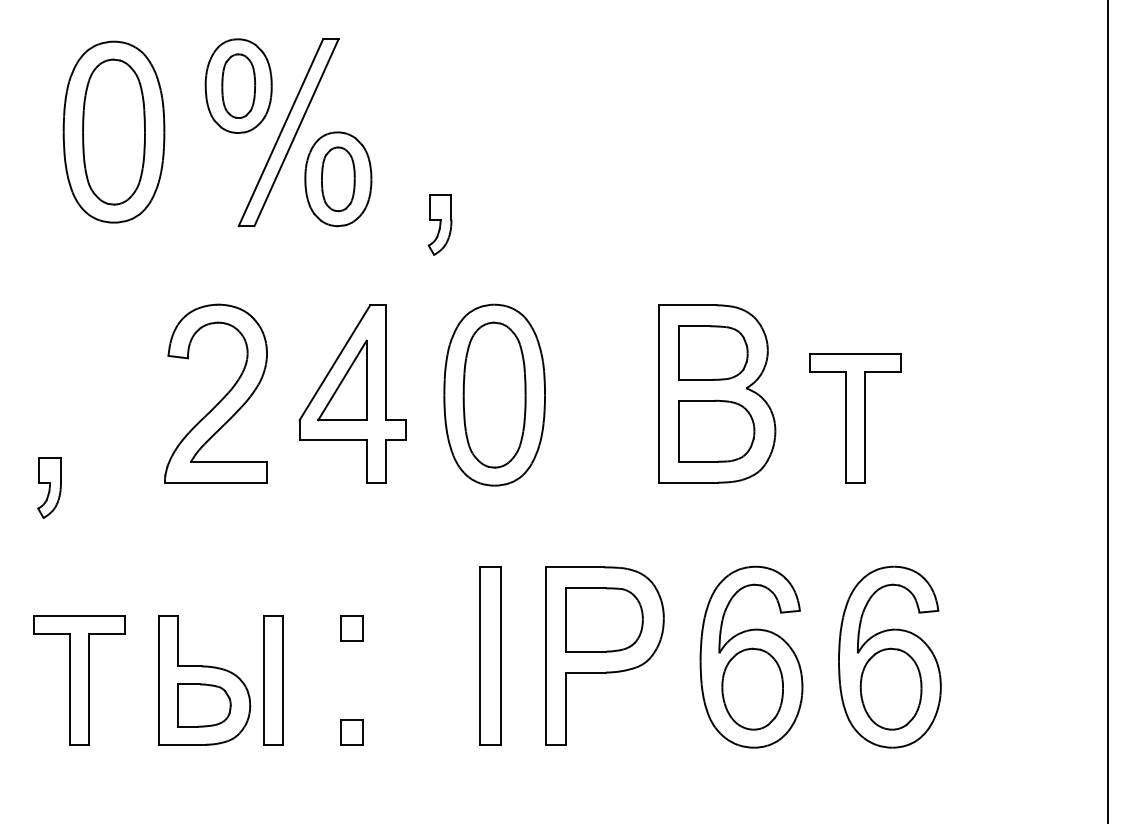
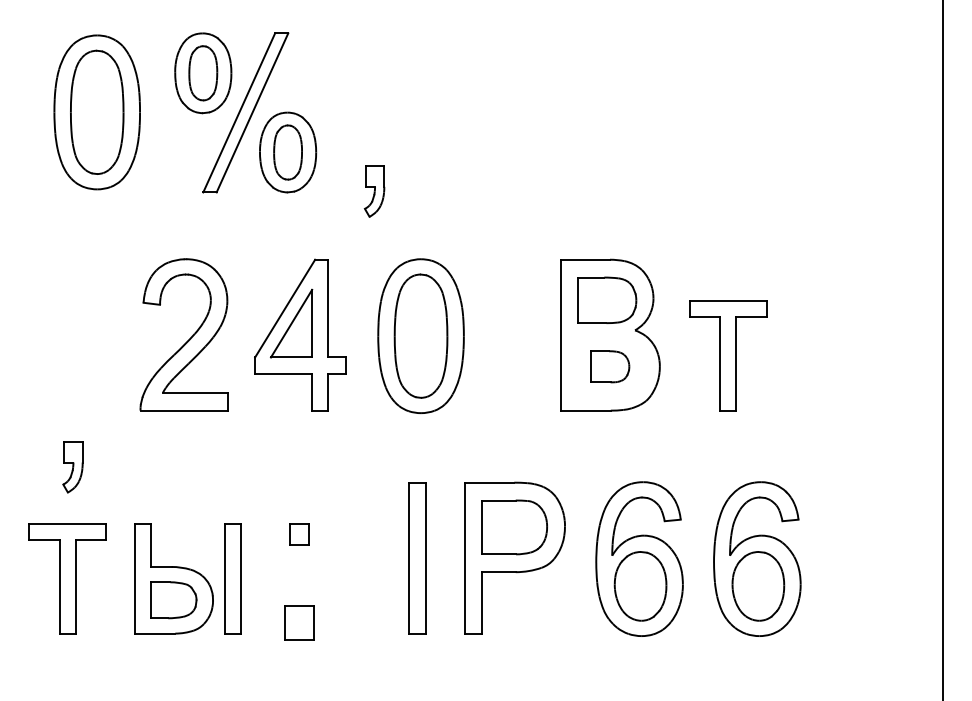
part: (716, 430) -> (609, 366), size x0.6
part: (49, 487) -> (72, 466), moved
part: (351, 732) -> (299, 623), size x1.6

